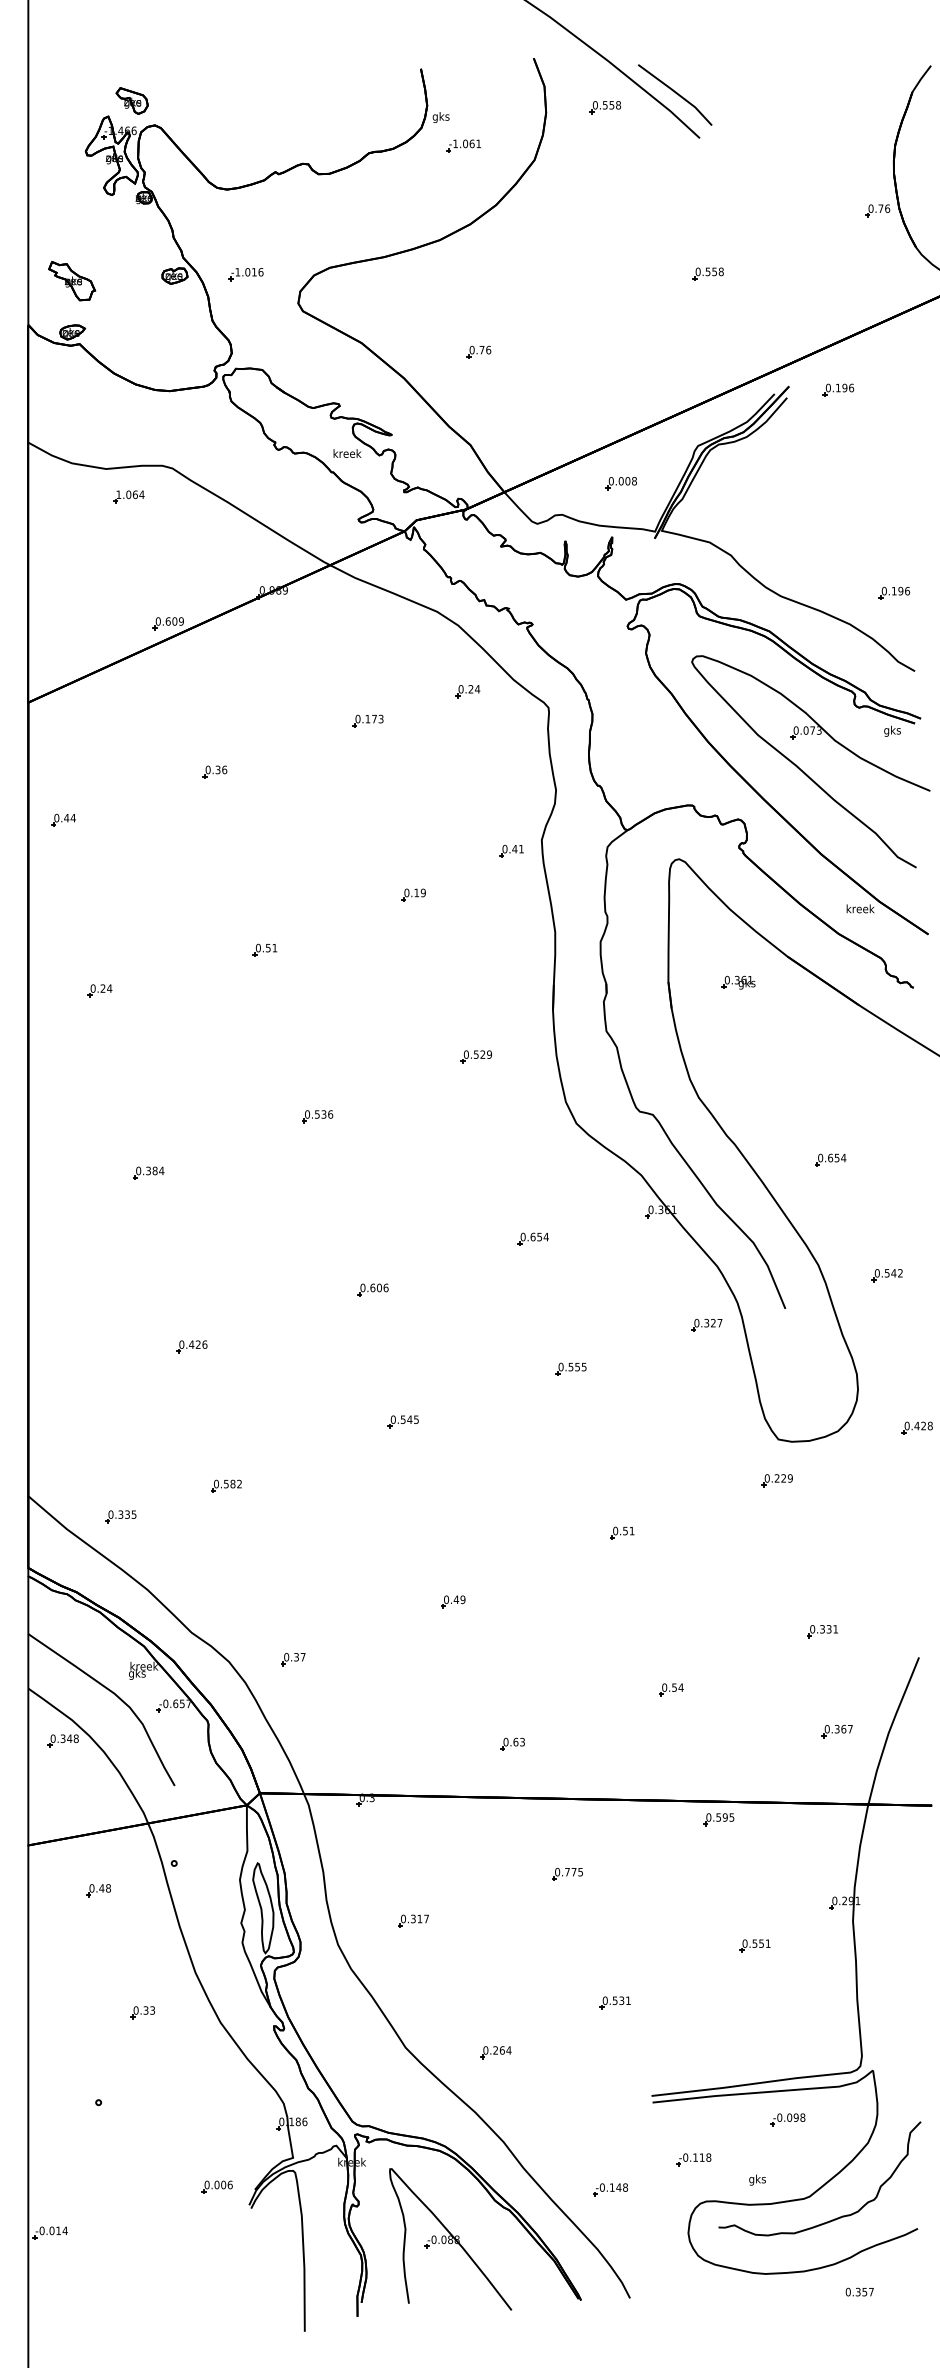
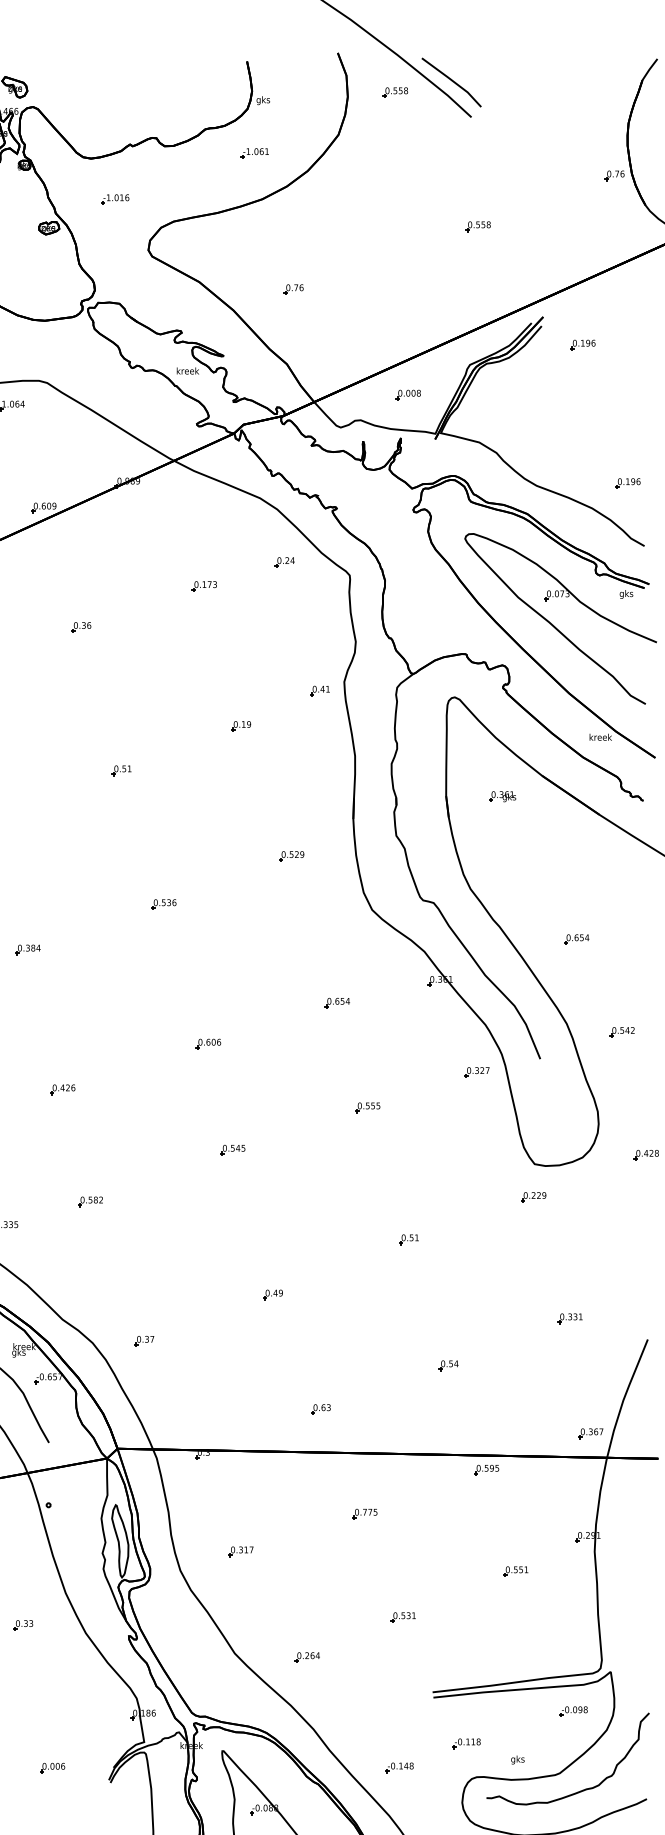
part: (463, 145) -> (254, 152), moved
part: (245, 274) -> (114, 199), moved
part: (838, 389) -> (583, 344), moved
part: (836, 1731) -> (590, 1433), moved
part: (787, 2119) -> (573, 1711), moved
part: (216, 2186) -> (52, 1767), moved

